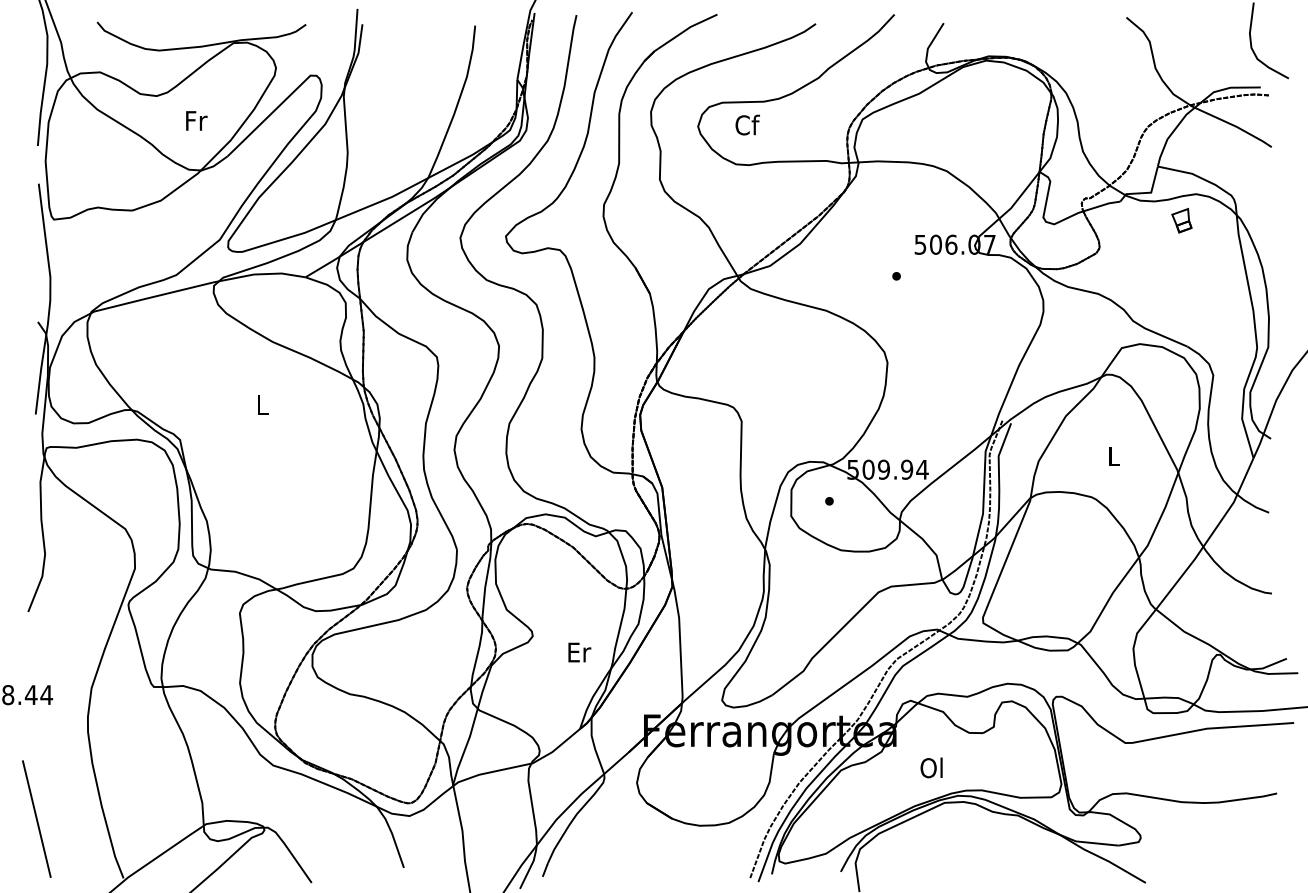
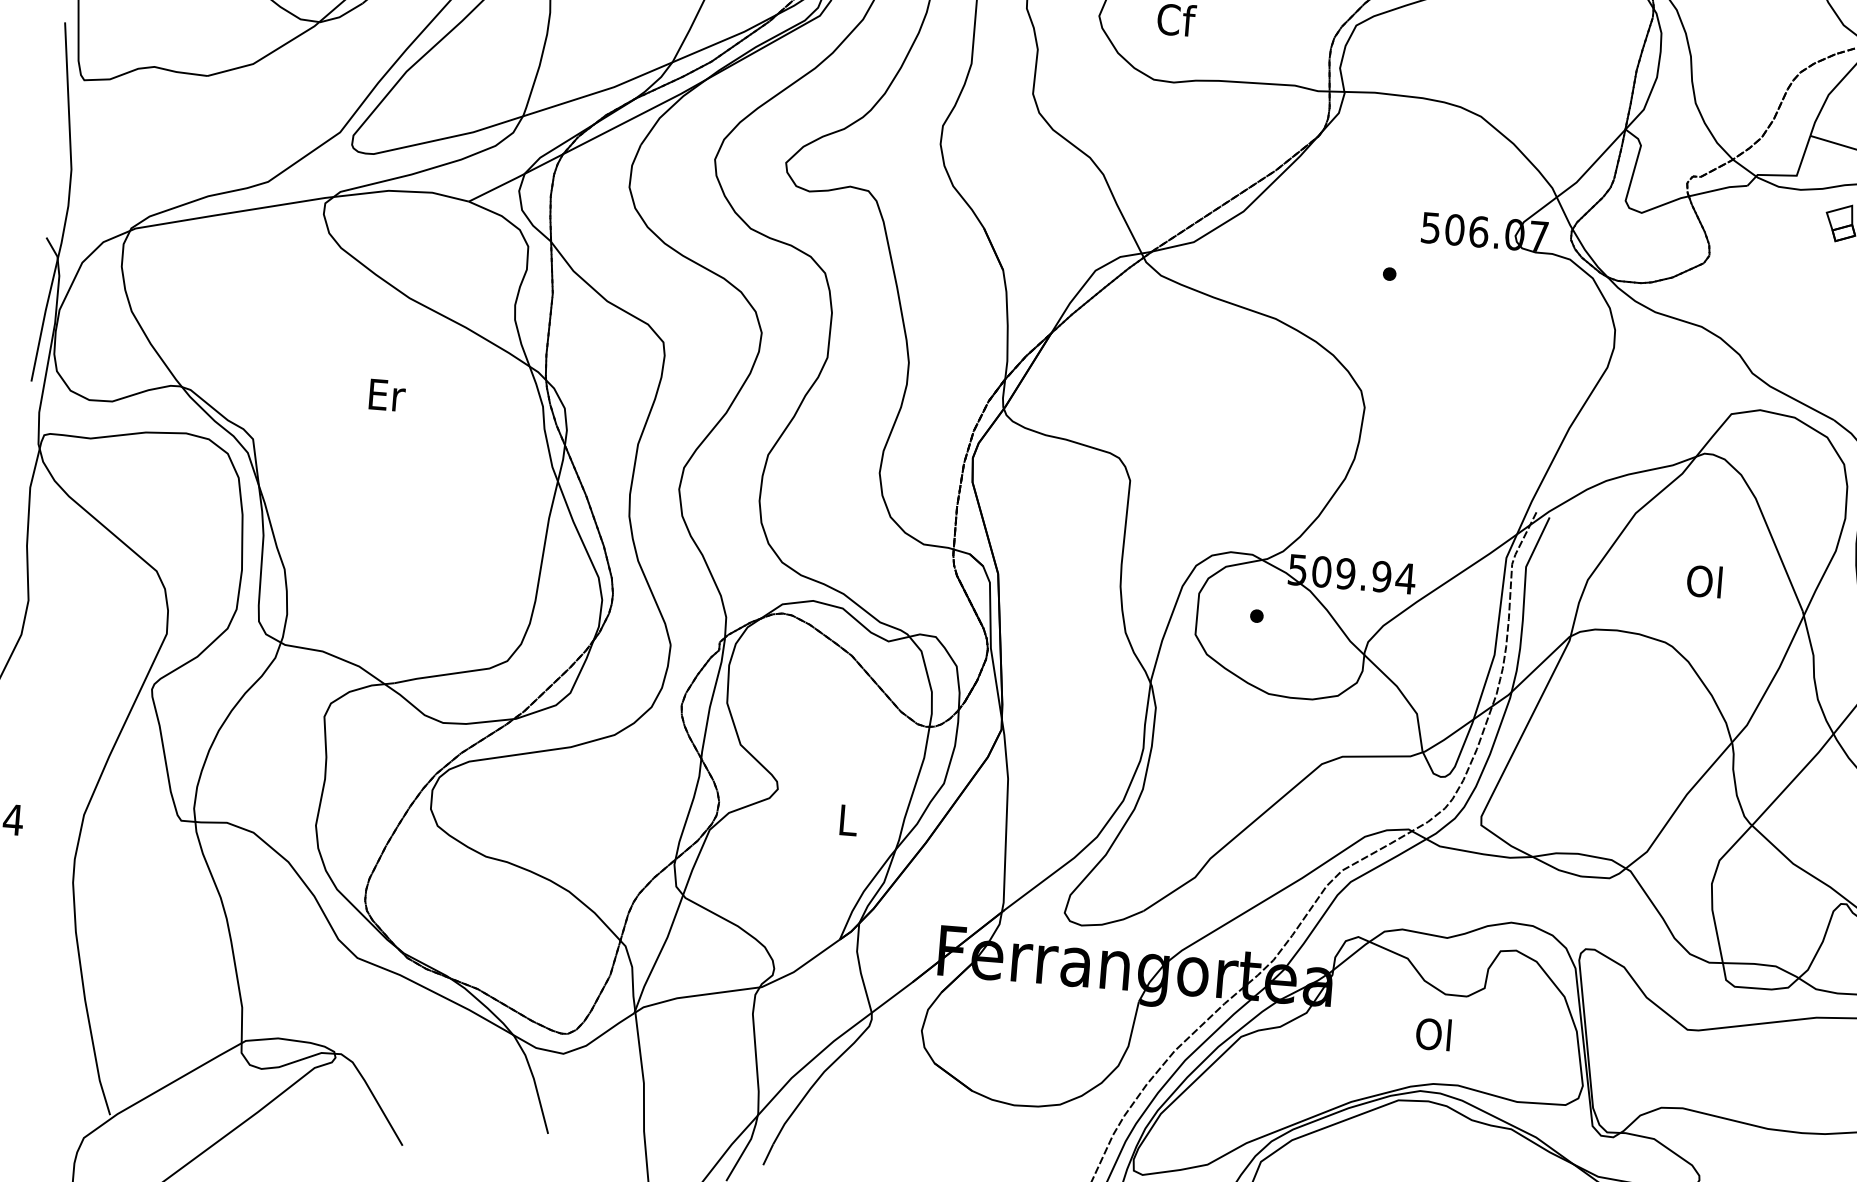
text: (263, 404) -> (387, 394), L -> Er
text: (1113, 455) -> (1705, 580), L -> Ol
text: (579, 652) -> (848, 820), Er -> L
text: (931, 767) -> (1433, 1033), moved

